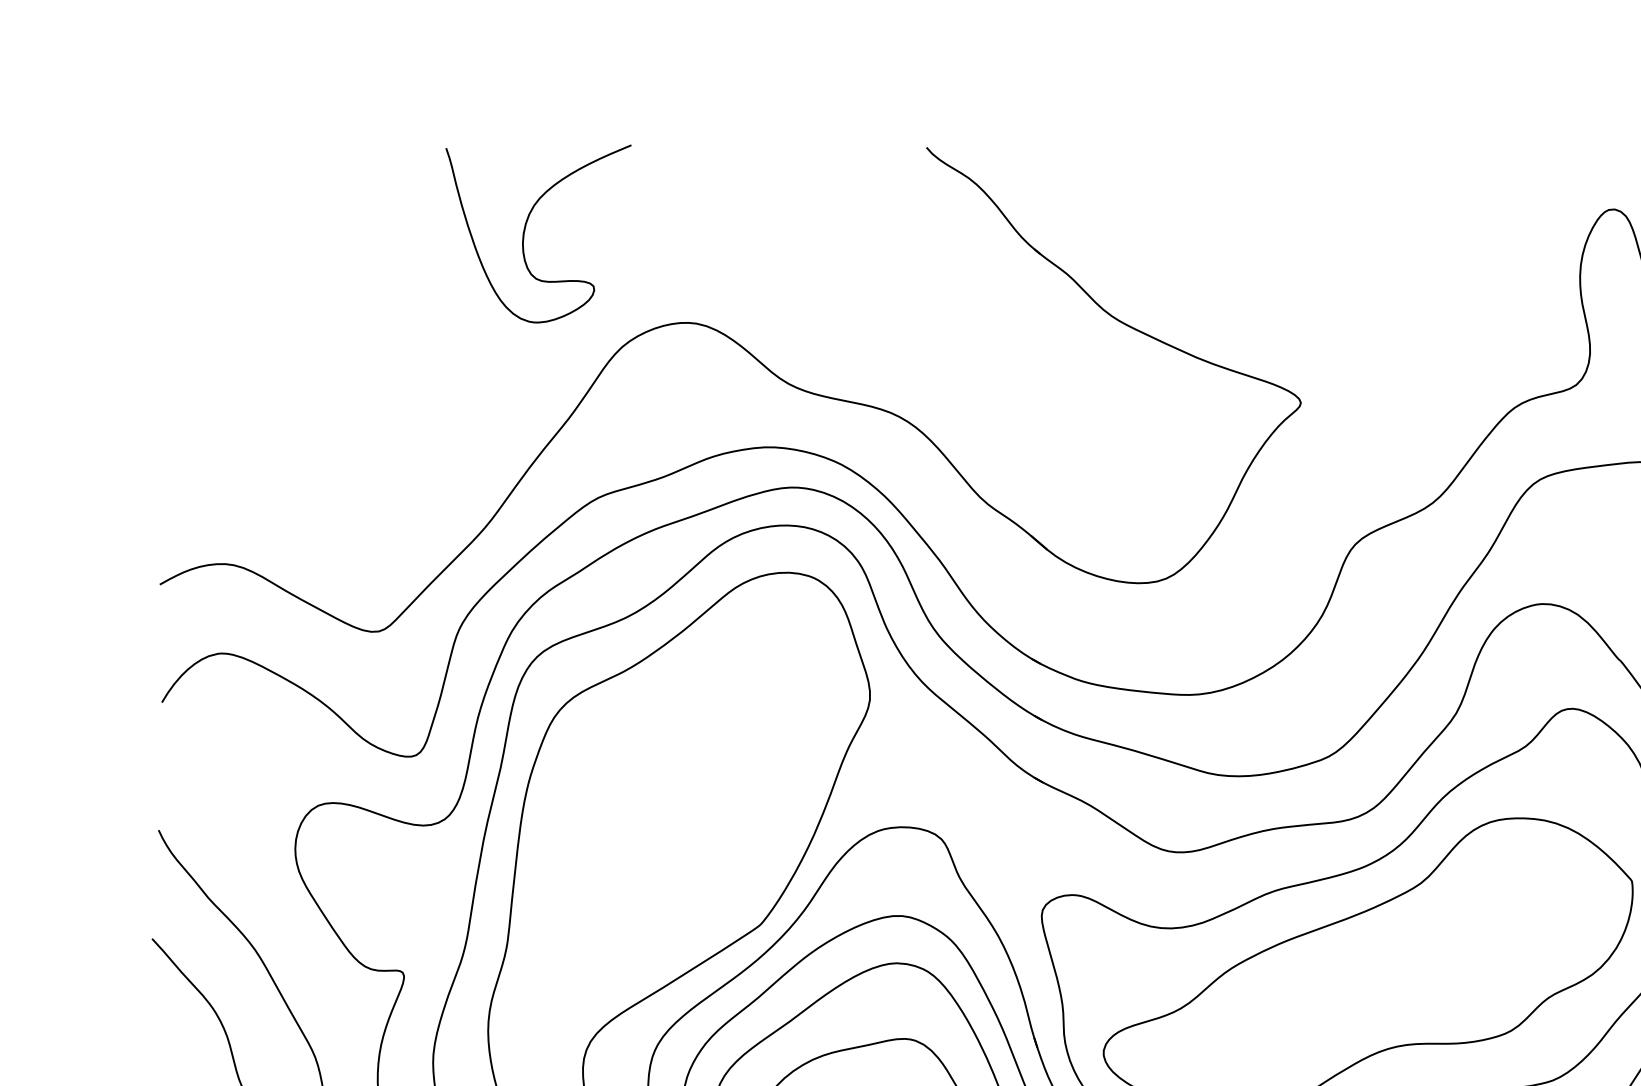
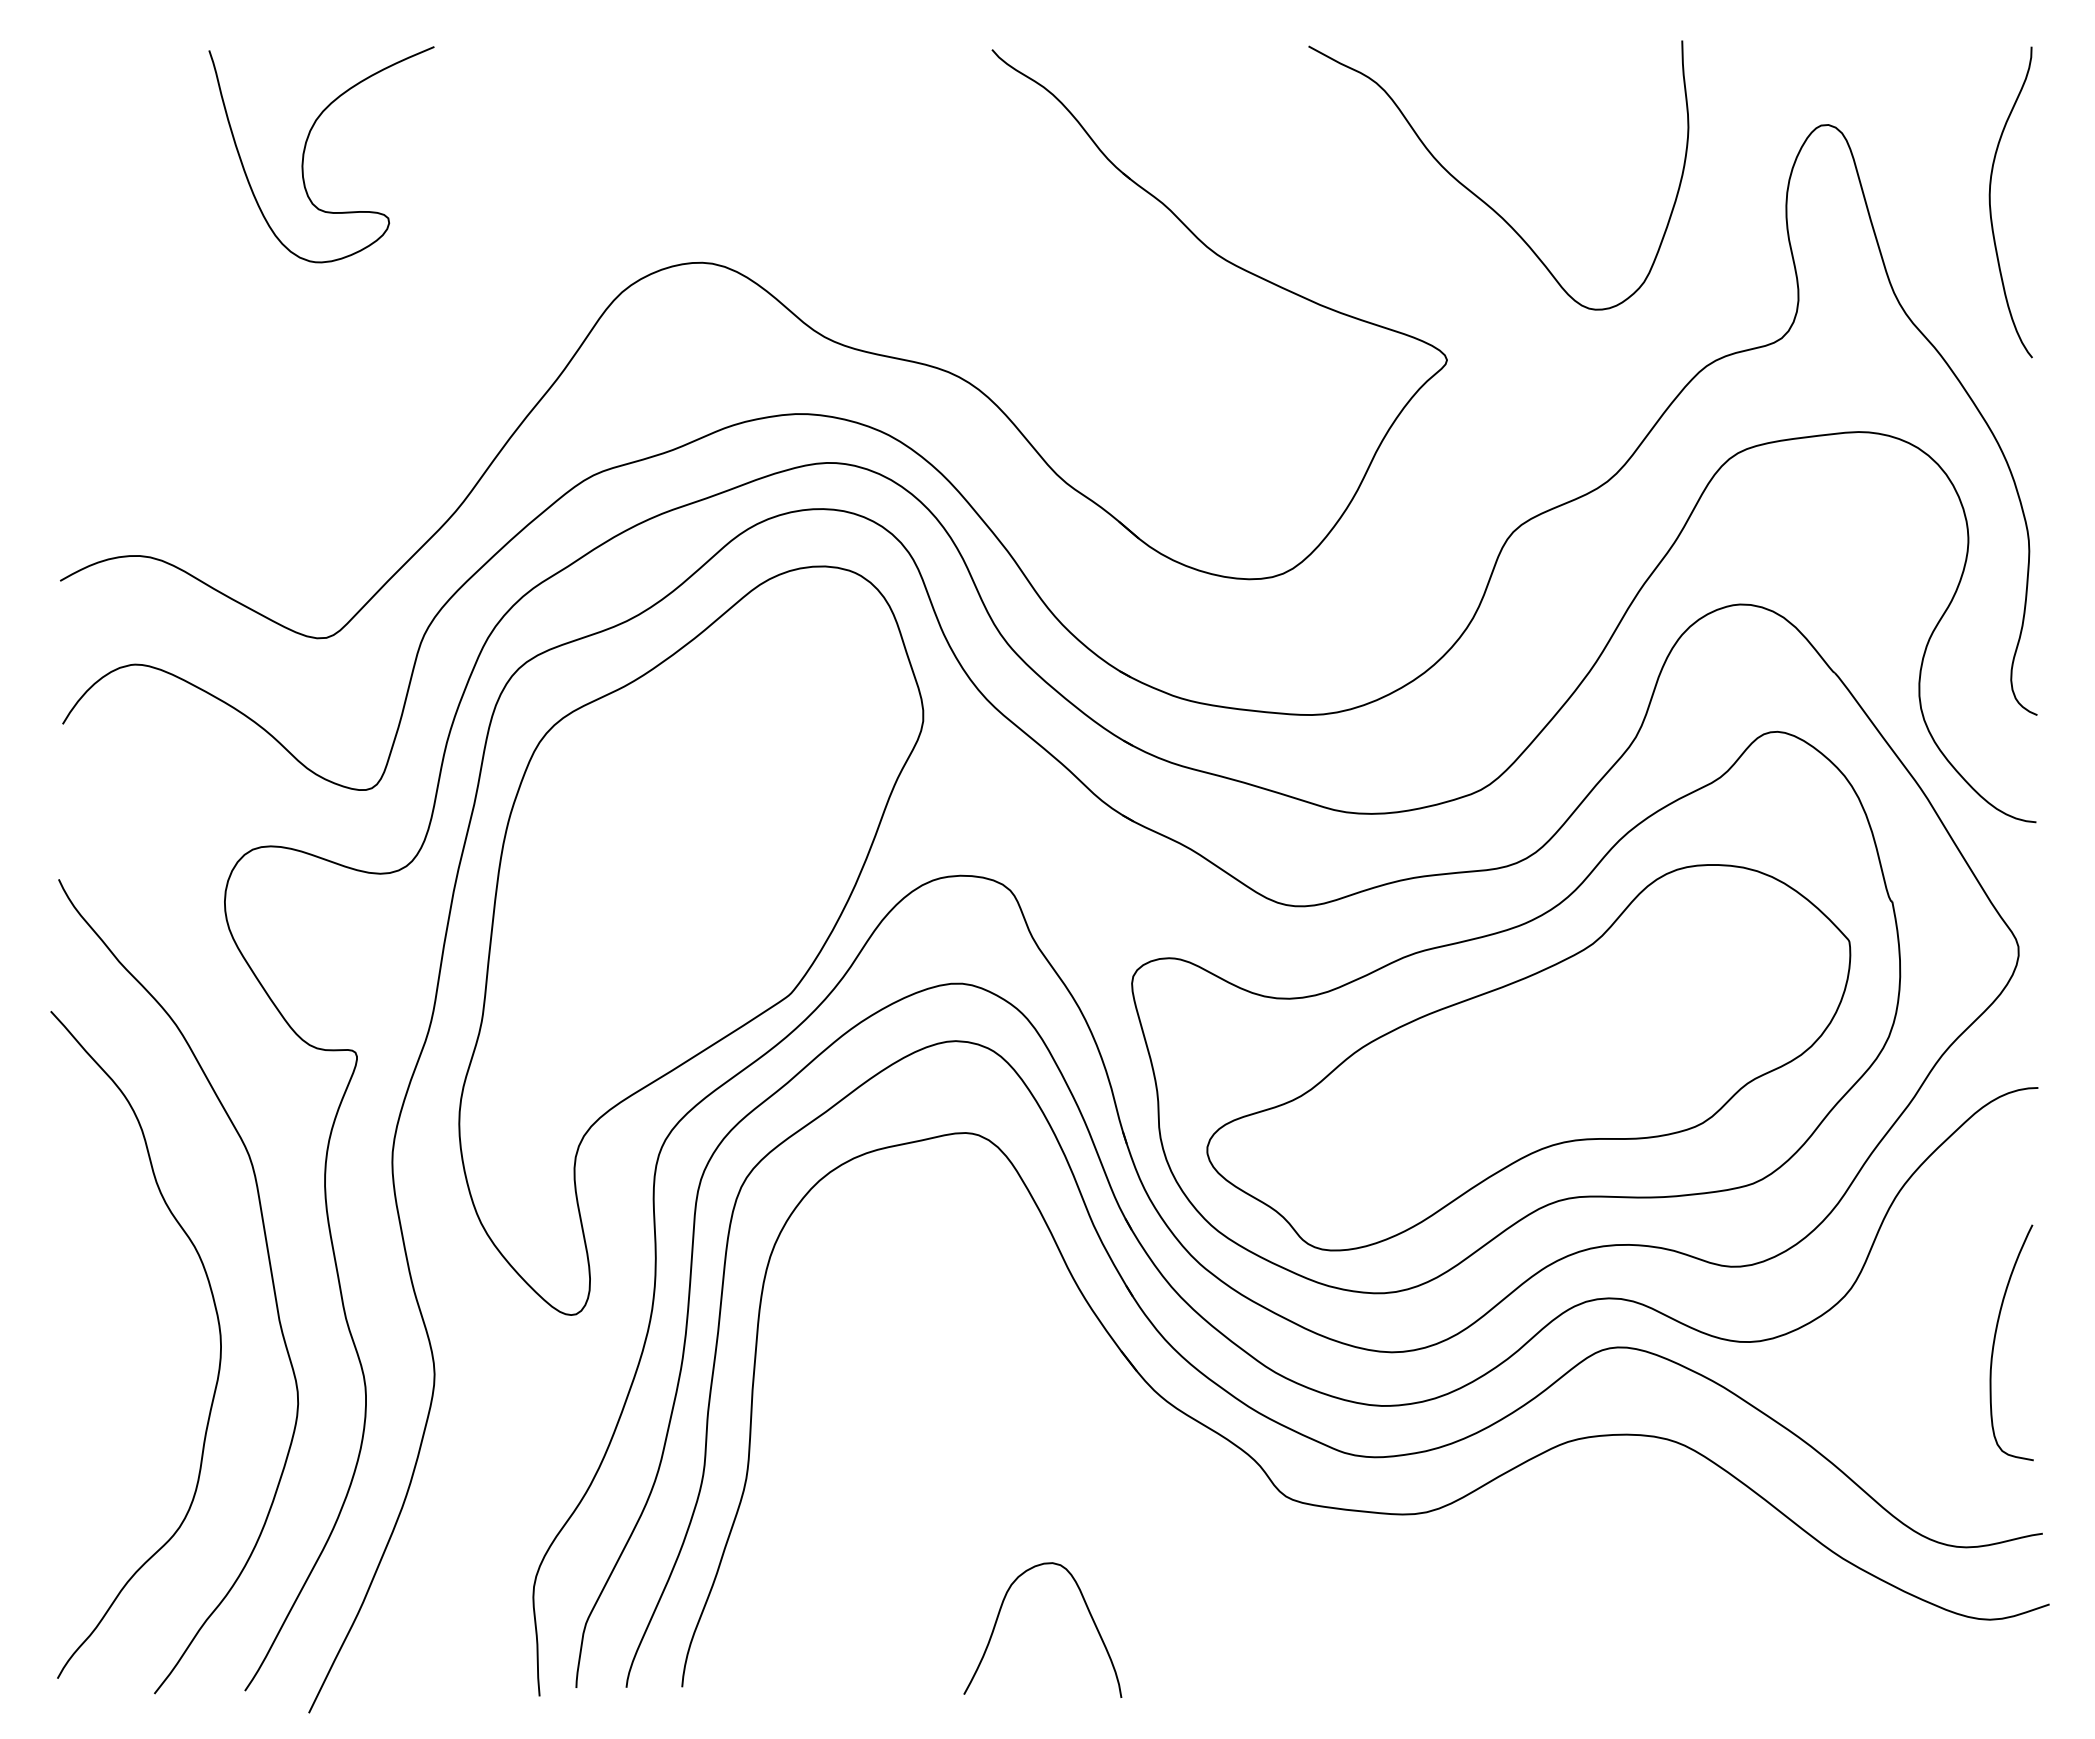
curve: (525, 230) -> (305, 150), moved
curve: (1329, 269) -> (1481, 198), added

